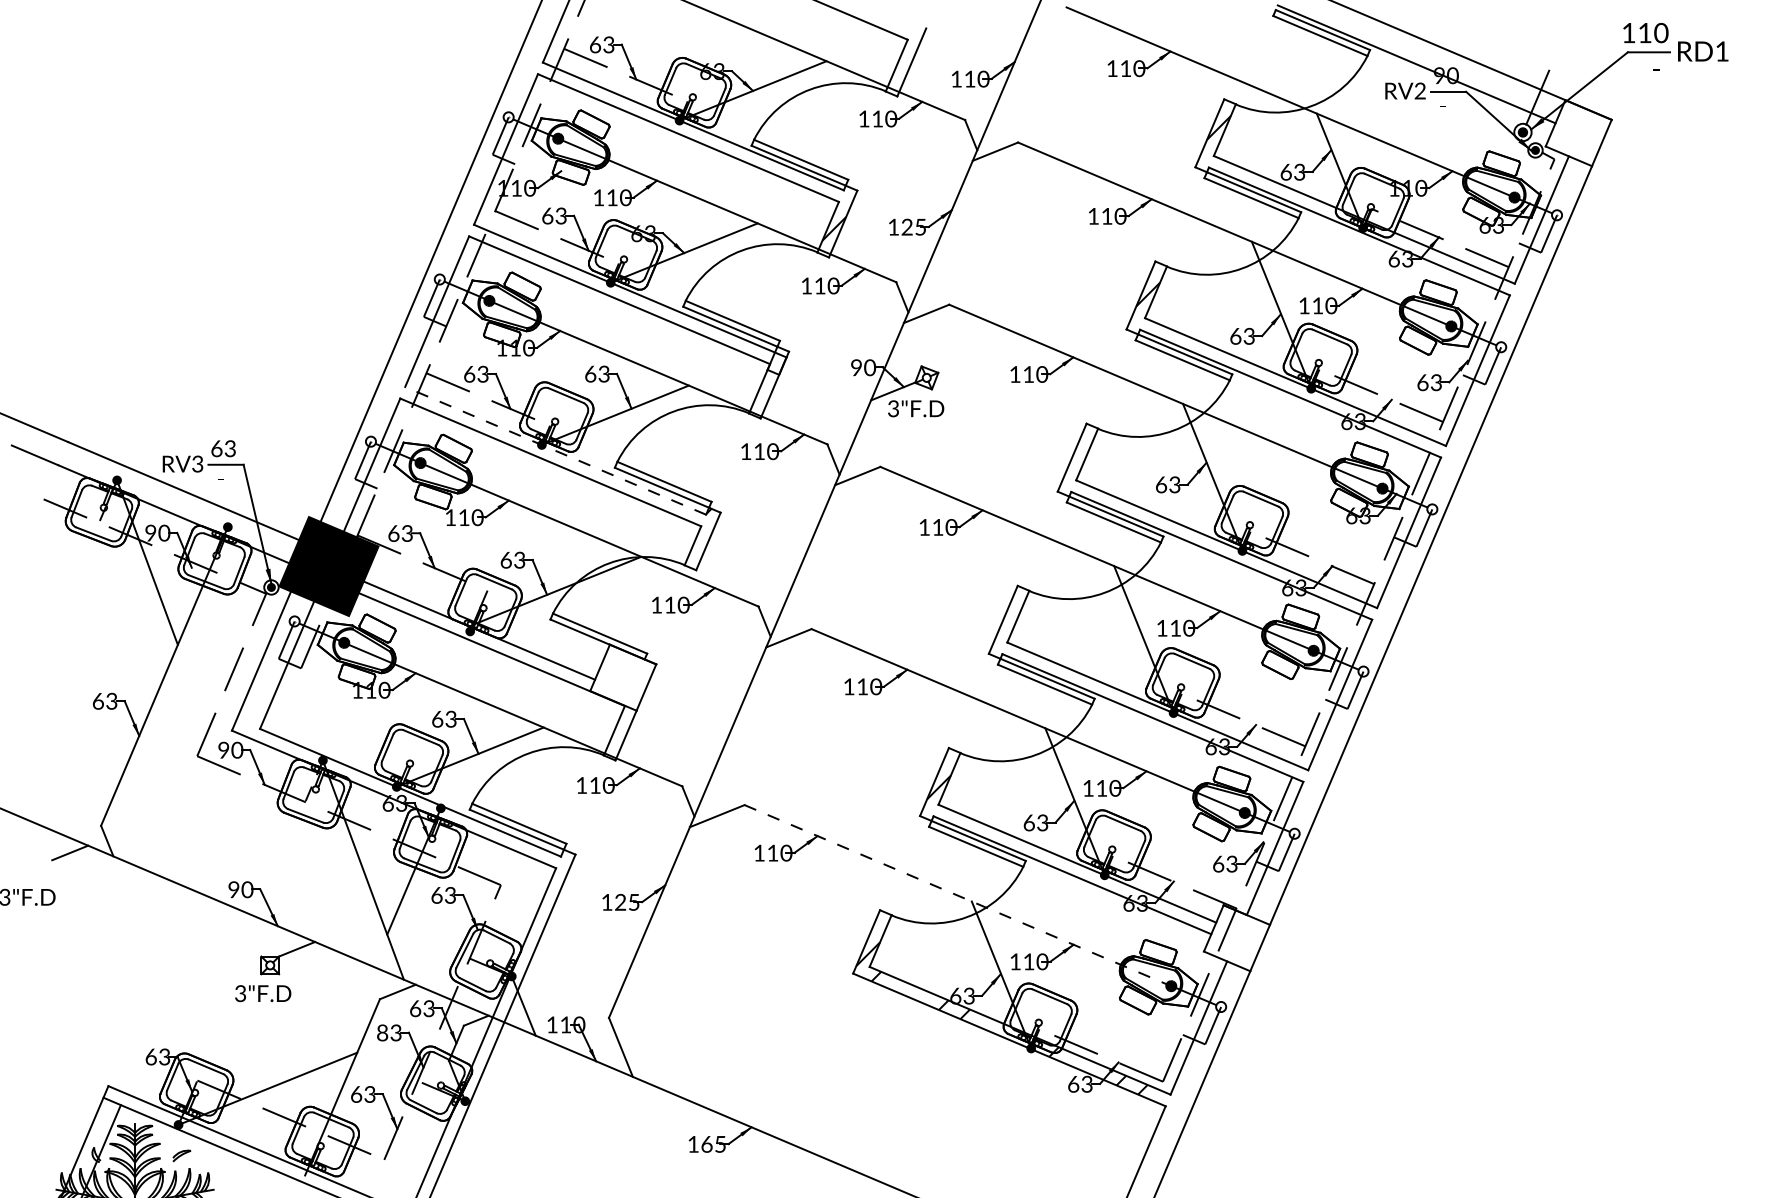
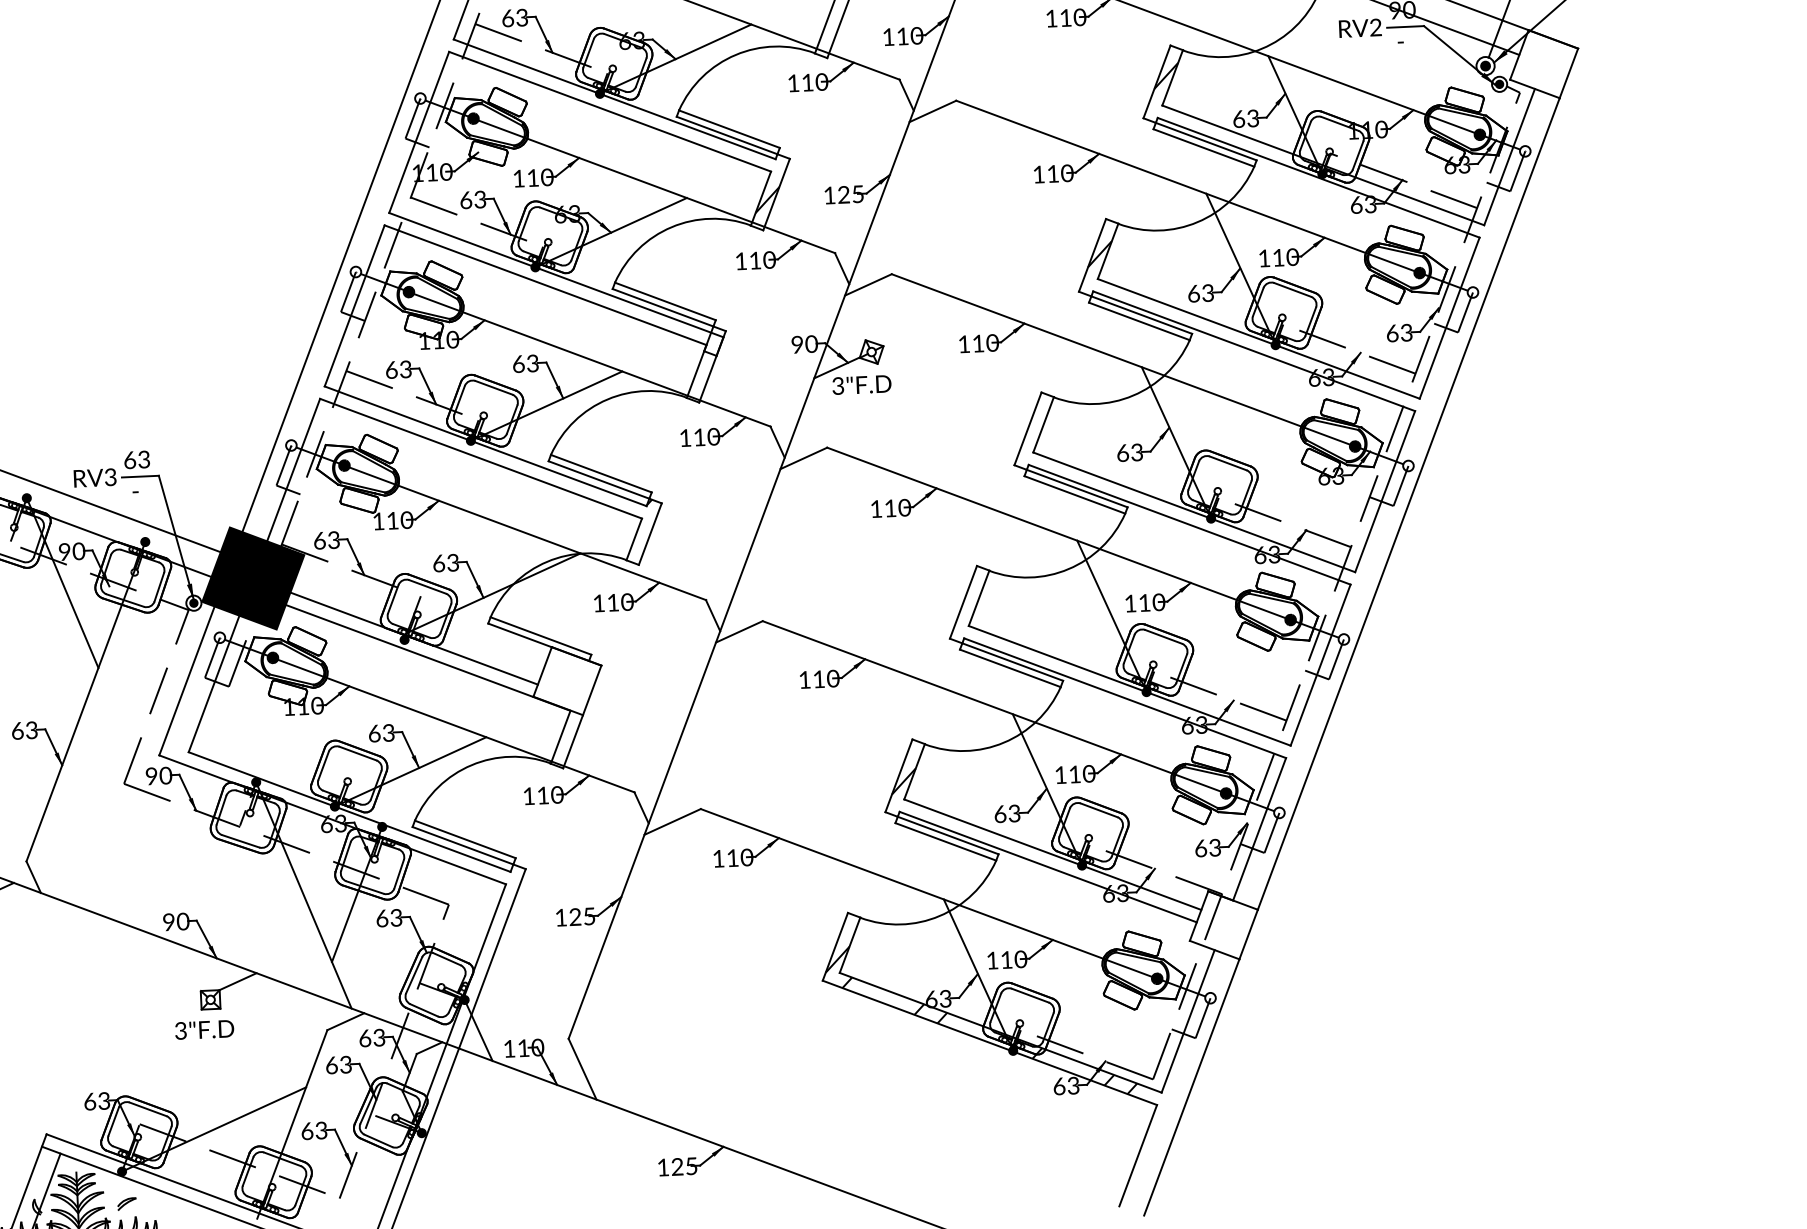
line: (555, 450) -> (485, 445), dashed -> solid
line: (957, 895) -> (928, 893), dashed -> solid
text: (382, 1032) -> (331, 1064), 83 -> 63
text: (706, 1143) -> (676, 1166), 165 -> 125

